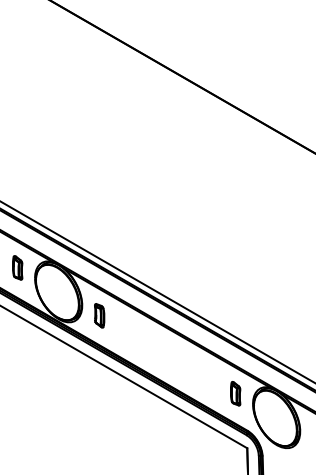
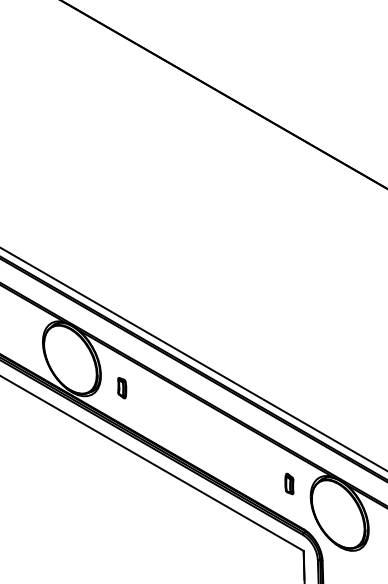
part: (17, 267) -> (21, 328), removed
part: (98, 315) -> (121, 387), size x0.7
part: (235, 393) -> (289, 483), size x0.7

